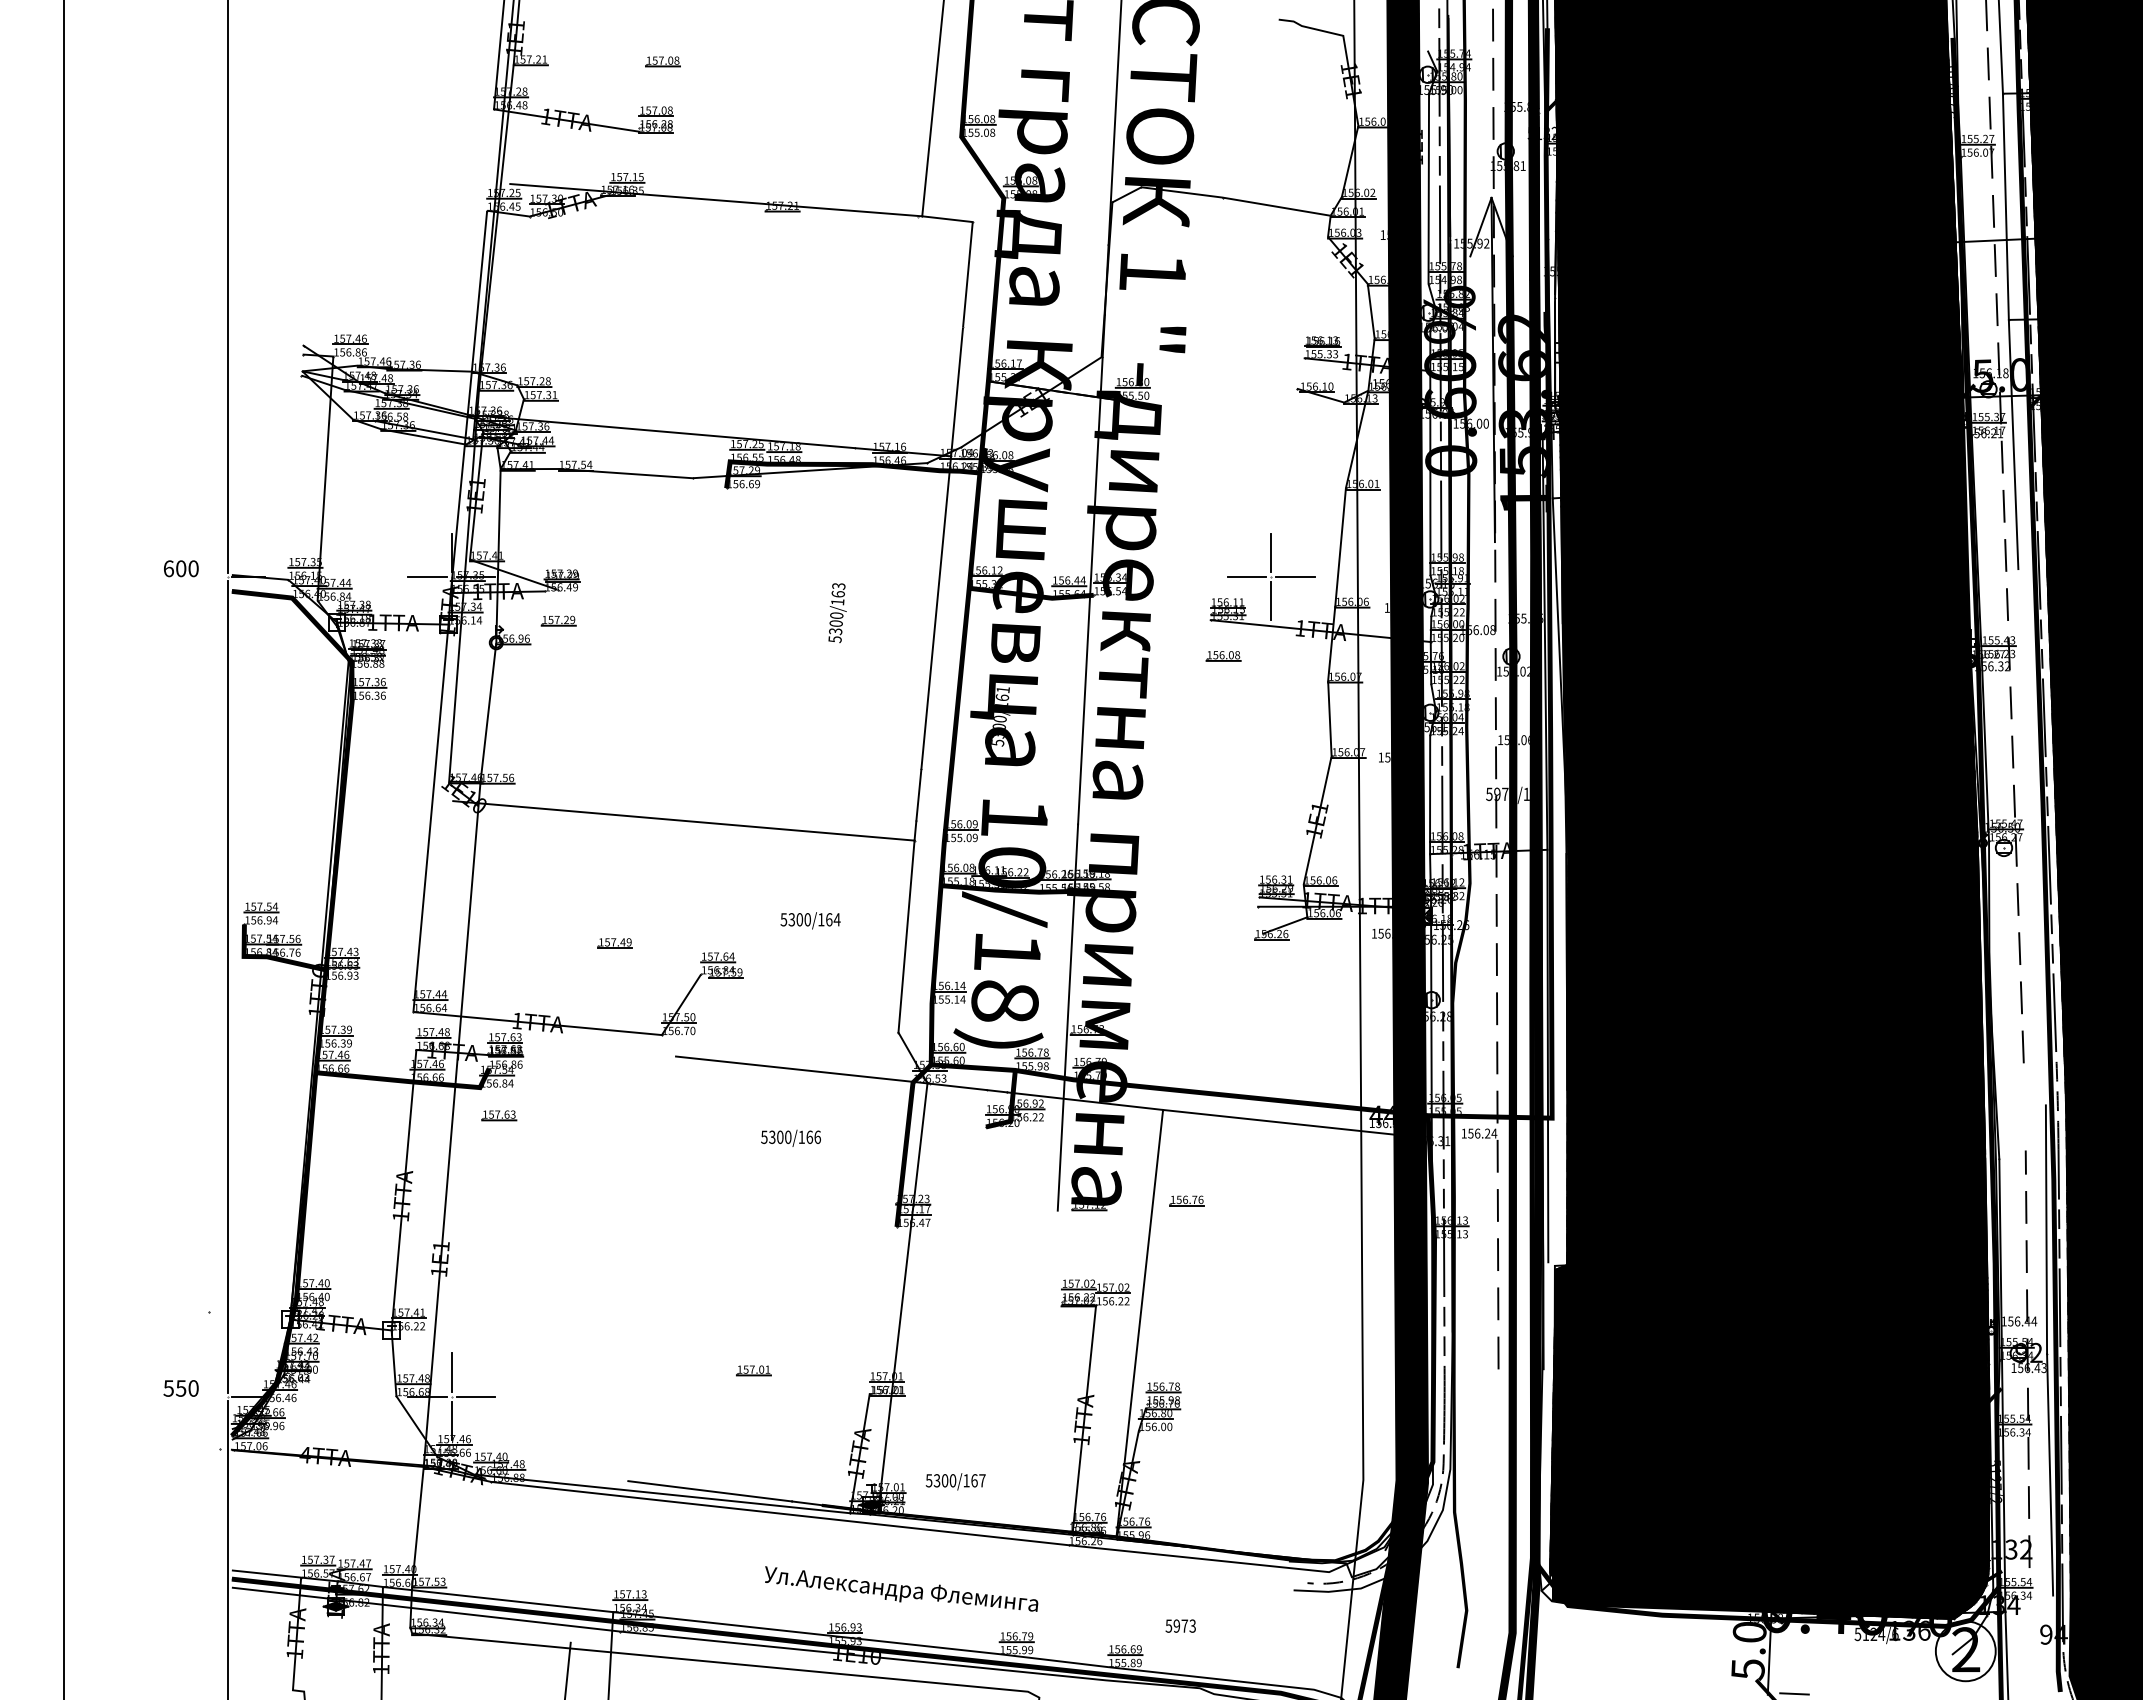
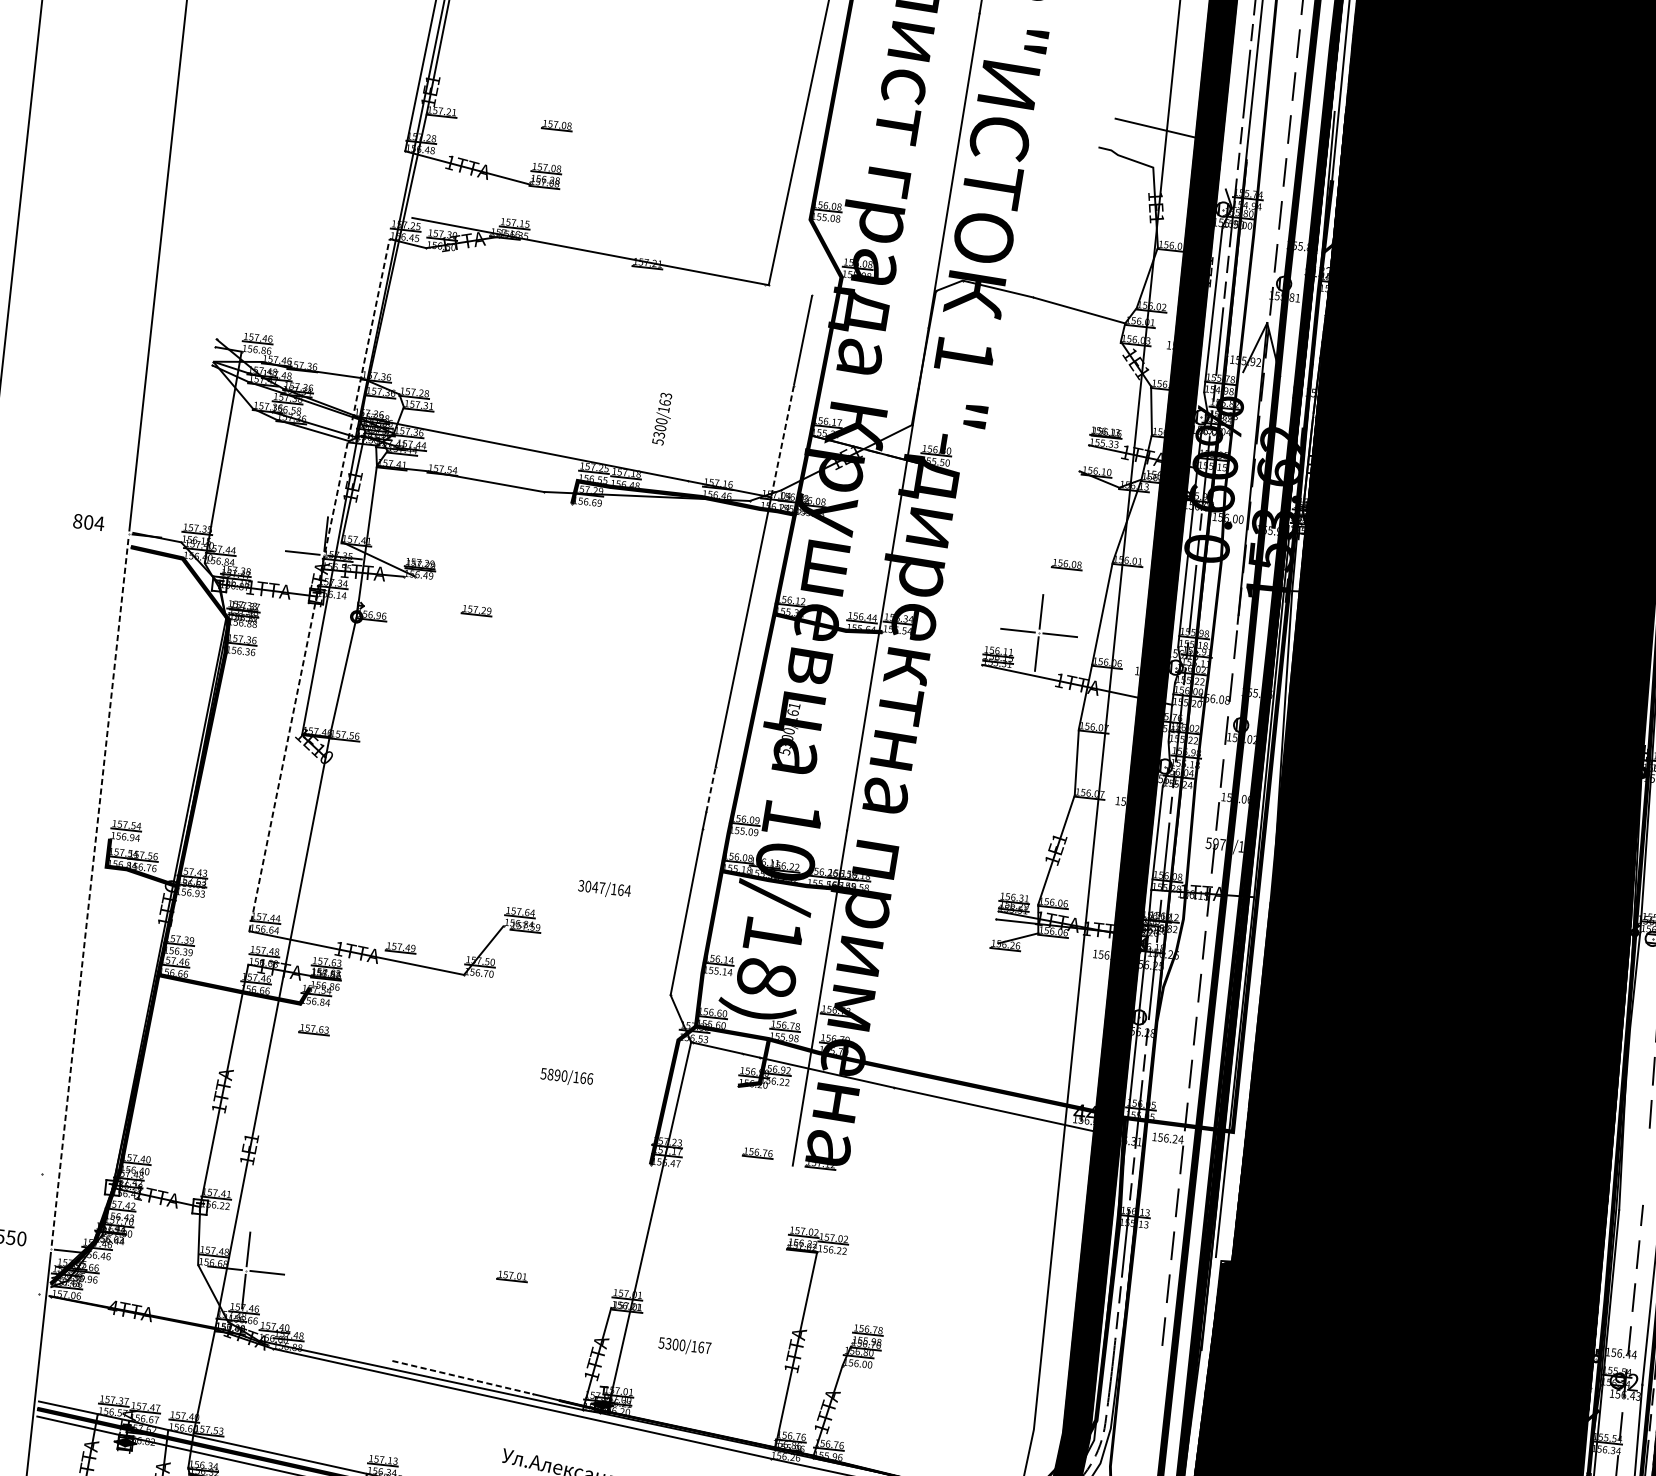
line: (947, 219) -> (790, 290), removed
line: (957, 391) -> (782, 441), solid -> dashed
text: (181, 568) -> (89, 522), 600 -> 804
line: (449, 610) -> (318, 584), solid -> dashed
text: (837, 613) -> (662, 419), moved
part: (558, 620) -> (476, 610), moved
part: (1223, 656) -> (1067, 564), moved
line: (918, 794) -> (710, 789), solid -> dashed
line: (683, 820) -> (503, 789), removed
text: (795, 919) -> (591, 886), 5300/164 -> 3047/164
part: (614, 943) -> (400, 948), moved
line: (228, 986) -> (90, 891), solid -> dashed
line: (801, 1069) -> (582, 1018), removed
text: (776, 1136) -> (554, 1074), 5300/166 -> 5890/166
part: (1186, 1200) -> (757, 1152), moved
line: (1139, 1323) -> (853, 1271), removed
text: (955, 1481) -> (684, 1346), moved
line: (710, 1491) -> (463, 1377), solid -> dashed

